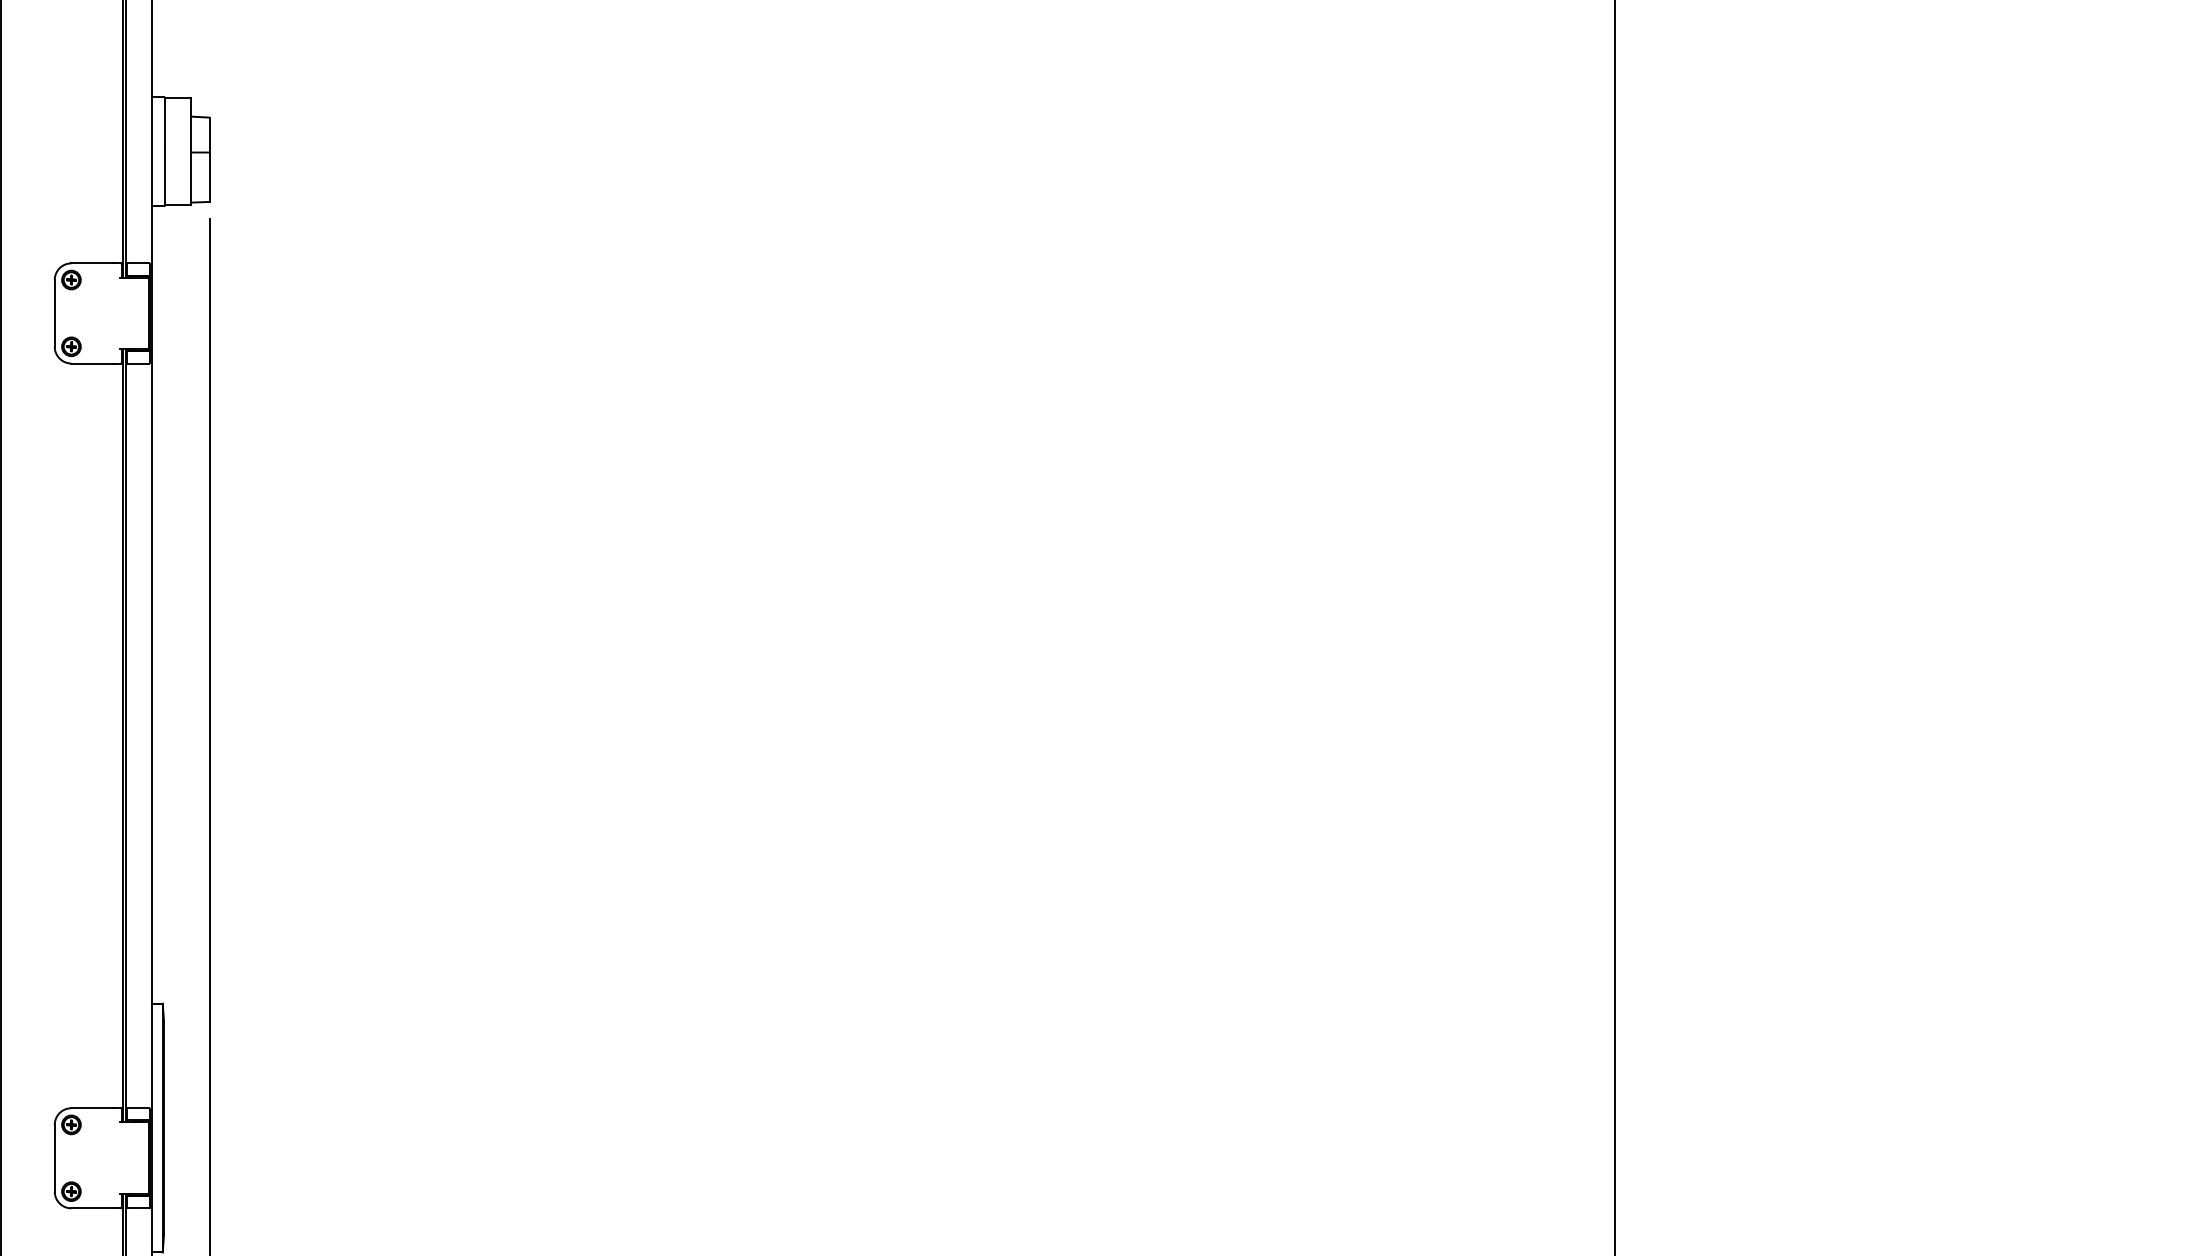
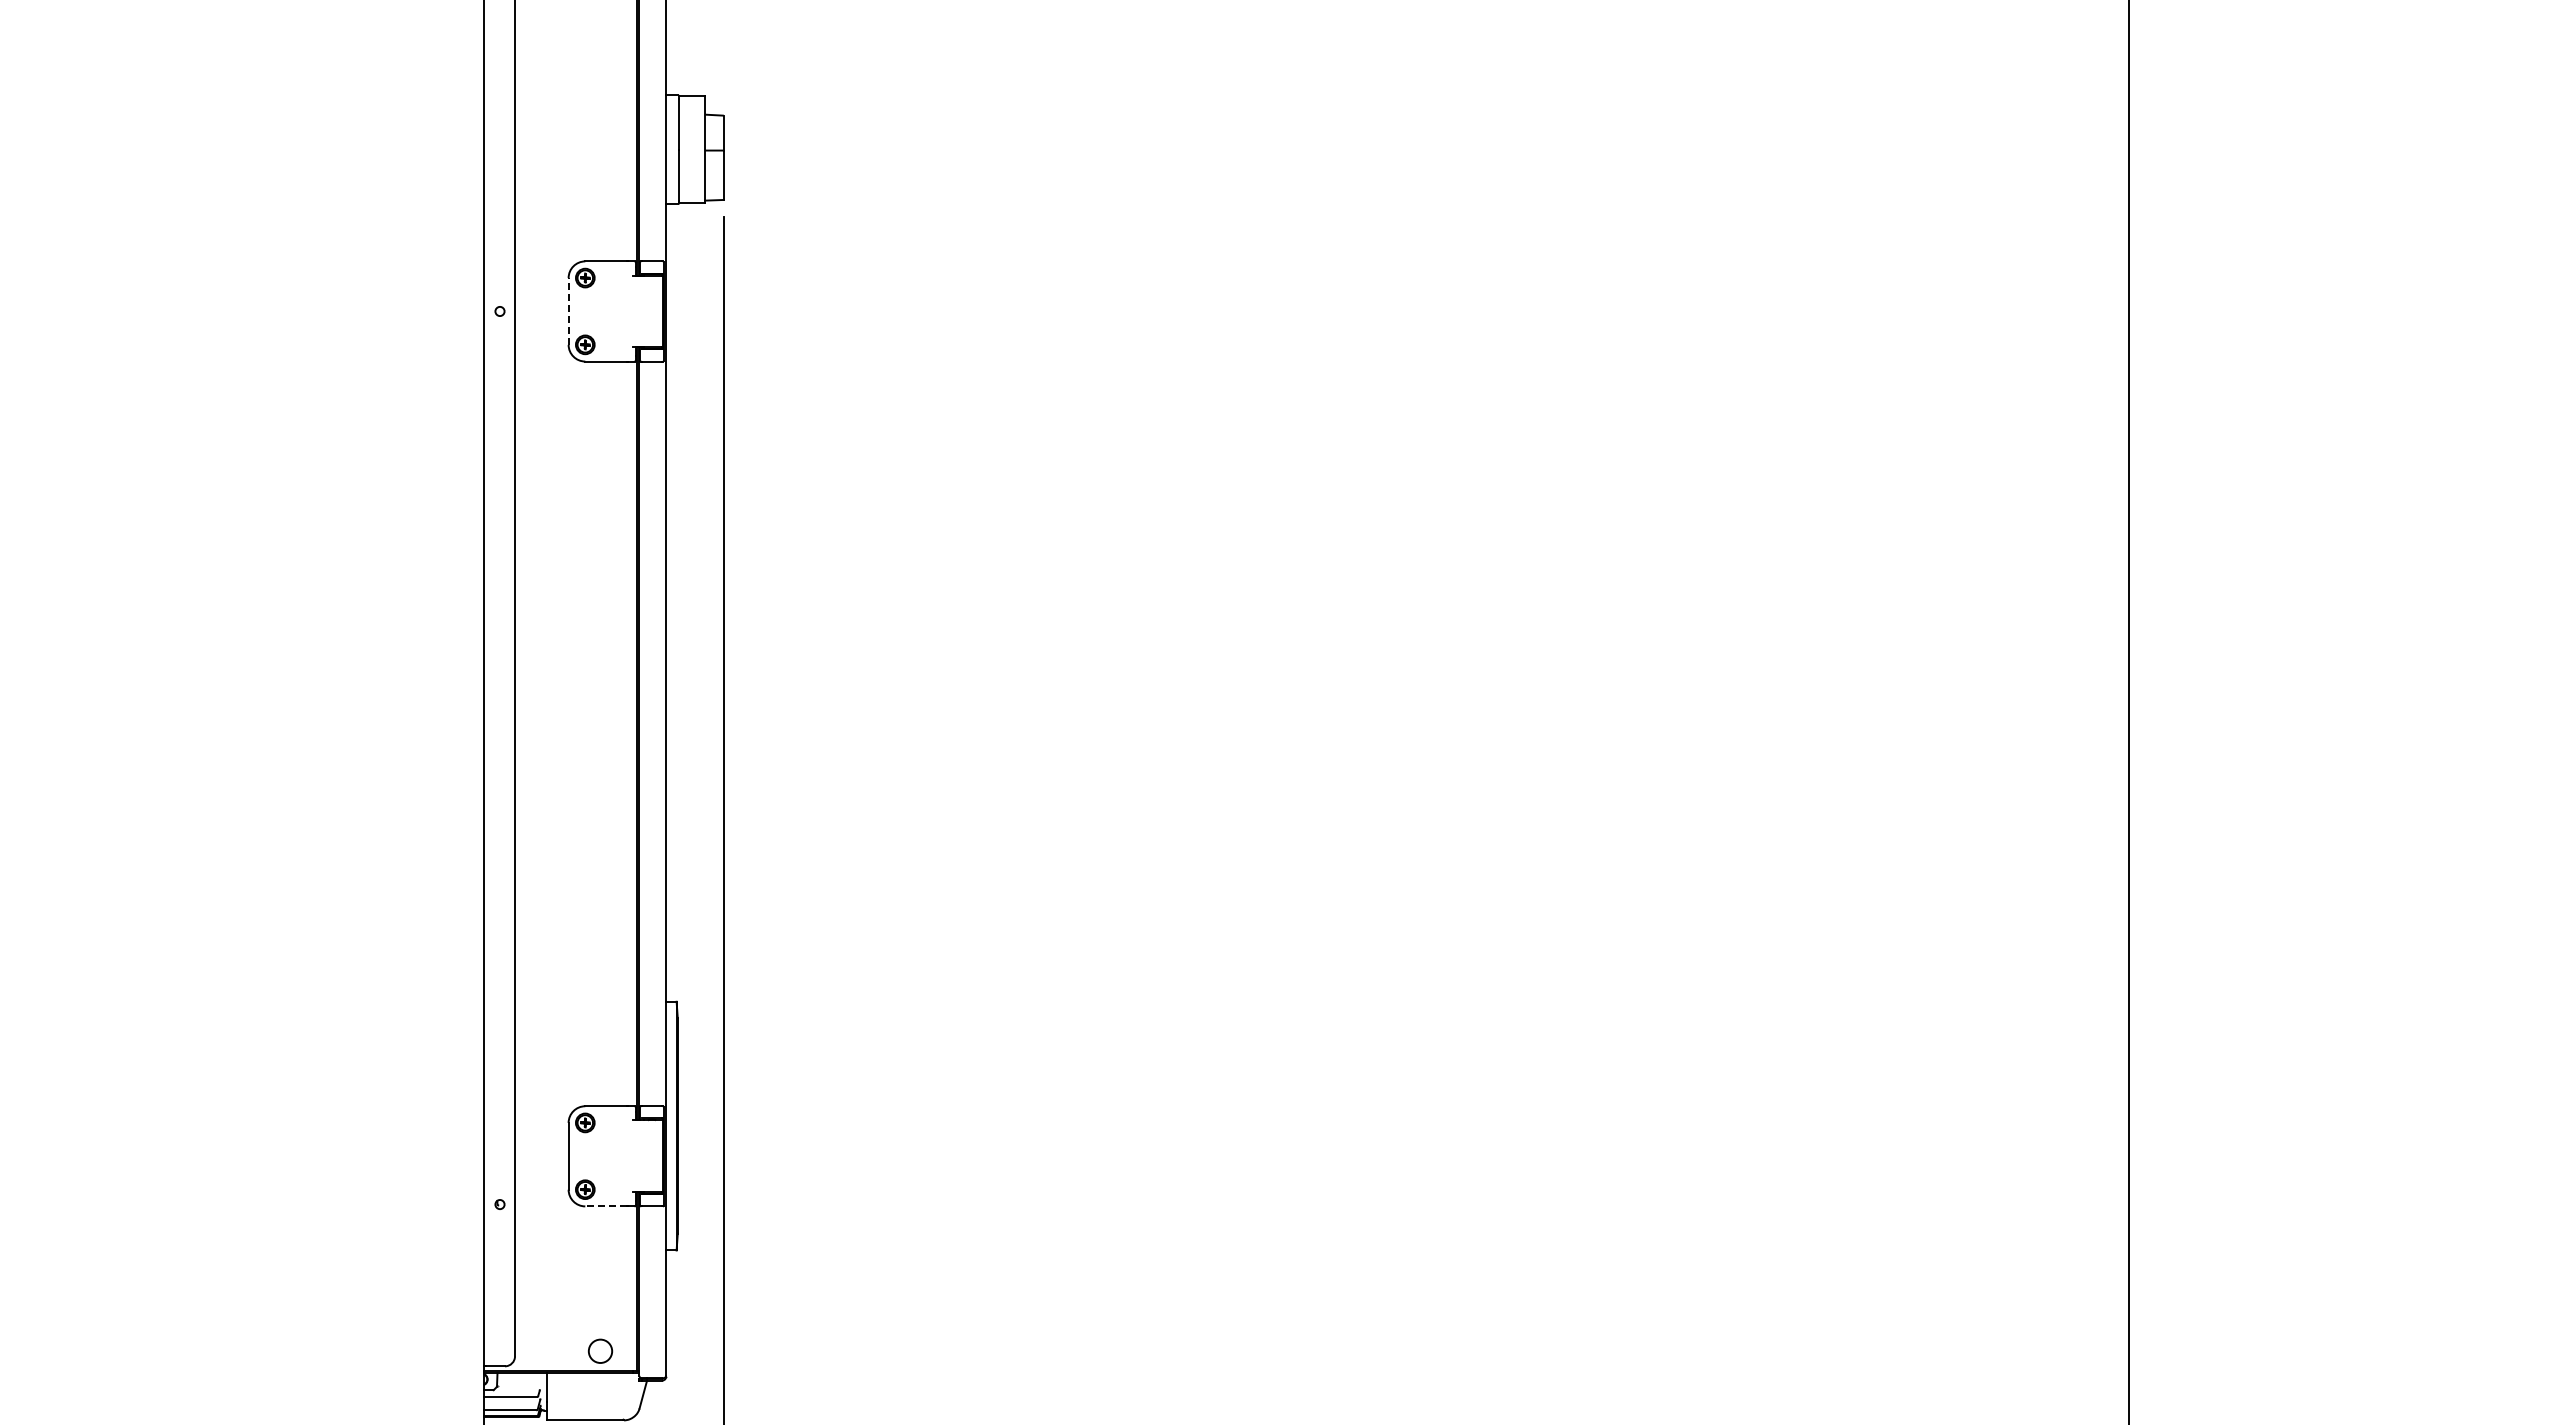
line: (54, 312) -> (568, 310), solid -> dashed
line: (91, 1208) -> (605, 1206), solid -> dashed

